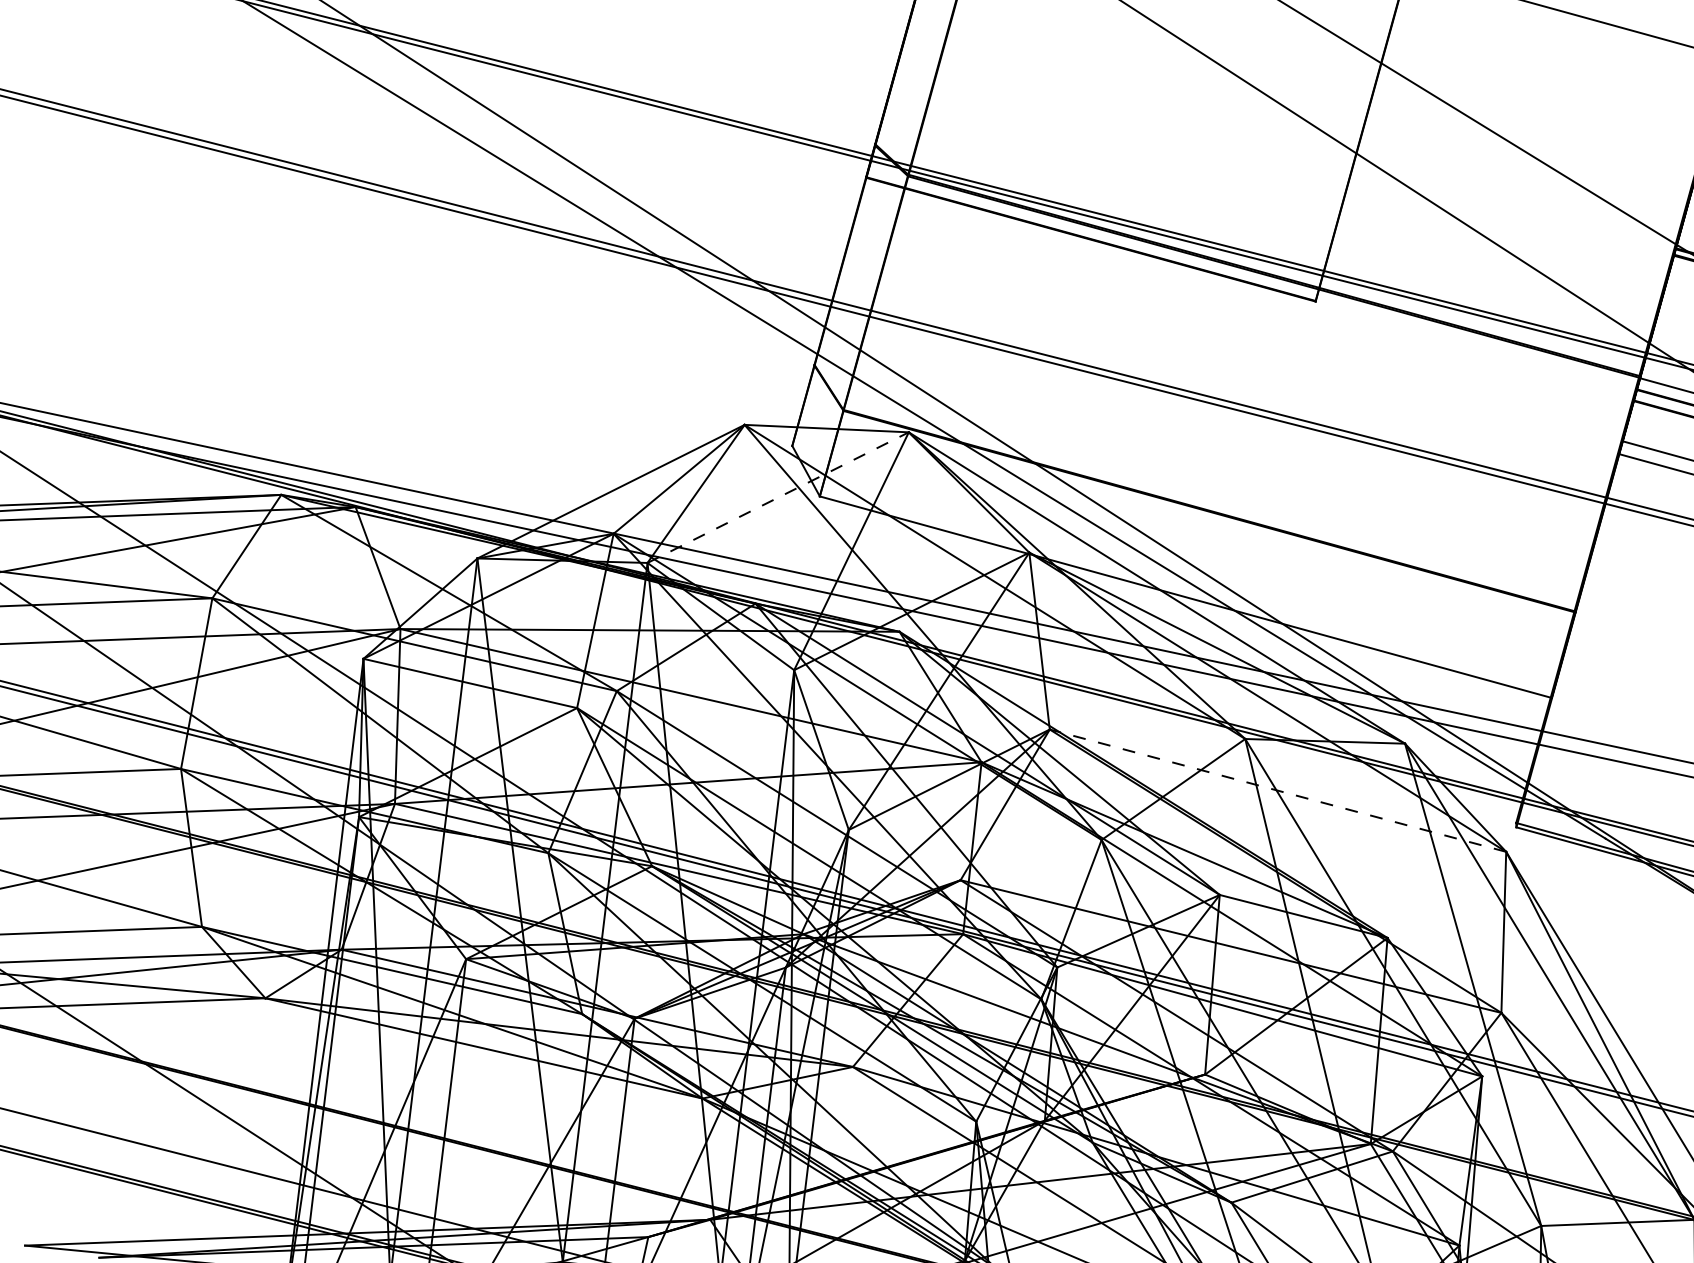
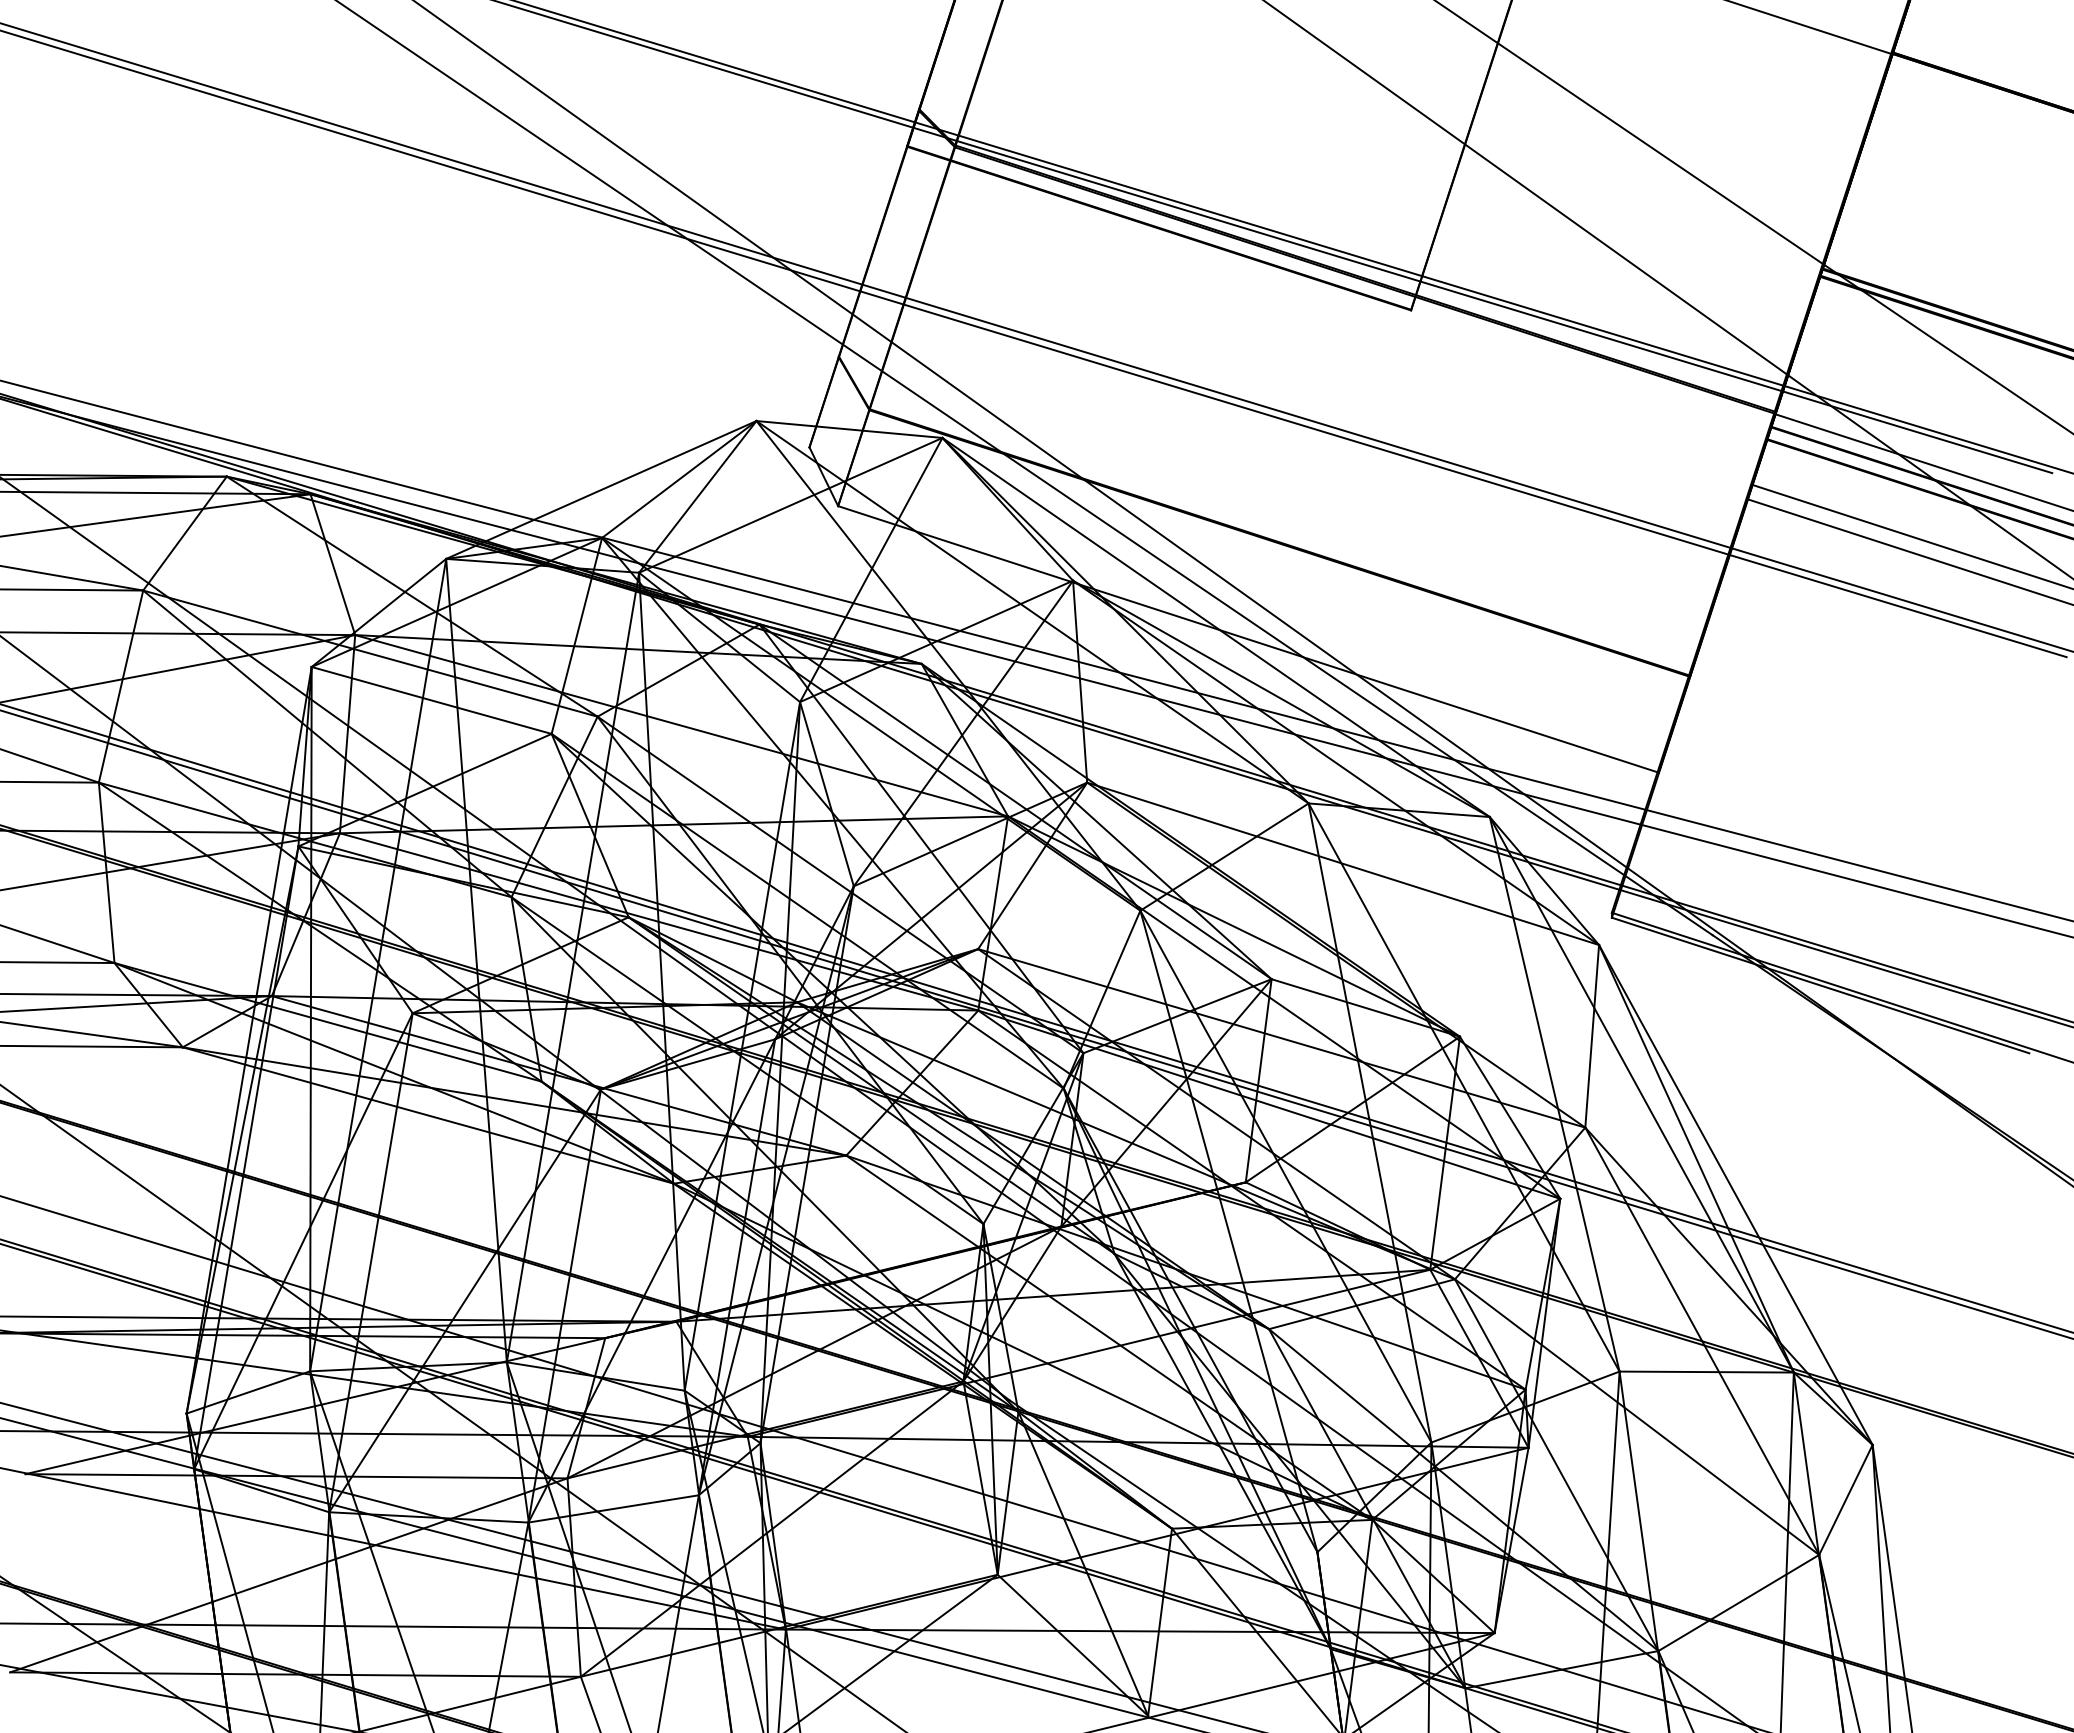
line: (777, 497) -> (790, 505), dashed -> solid
line: (1278, 790) -> (1343, 863), dashed -> solid

